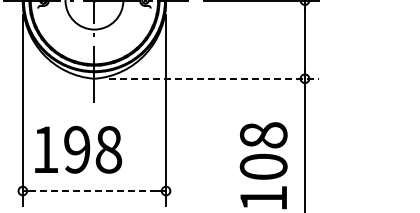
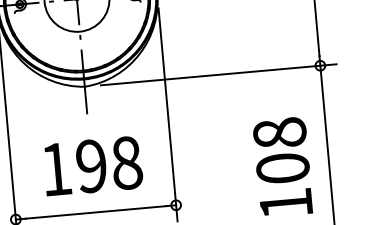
line: (214, 78) -> (219, 74), dashed -> solid
text: (78, 149) -> (93, 165), moved
line: (94, 191) -> (96, 212), dashed -> solid

